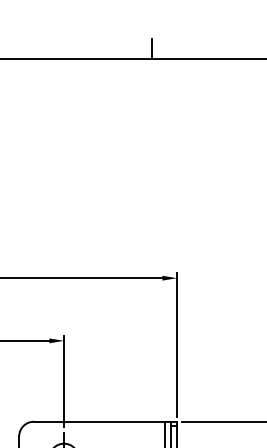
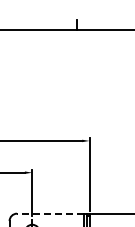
line: (97, 421) -> (49, 213), solid -> dashed

